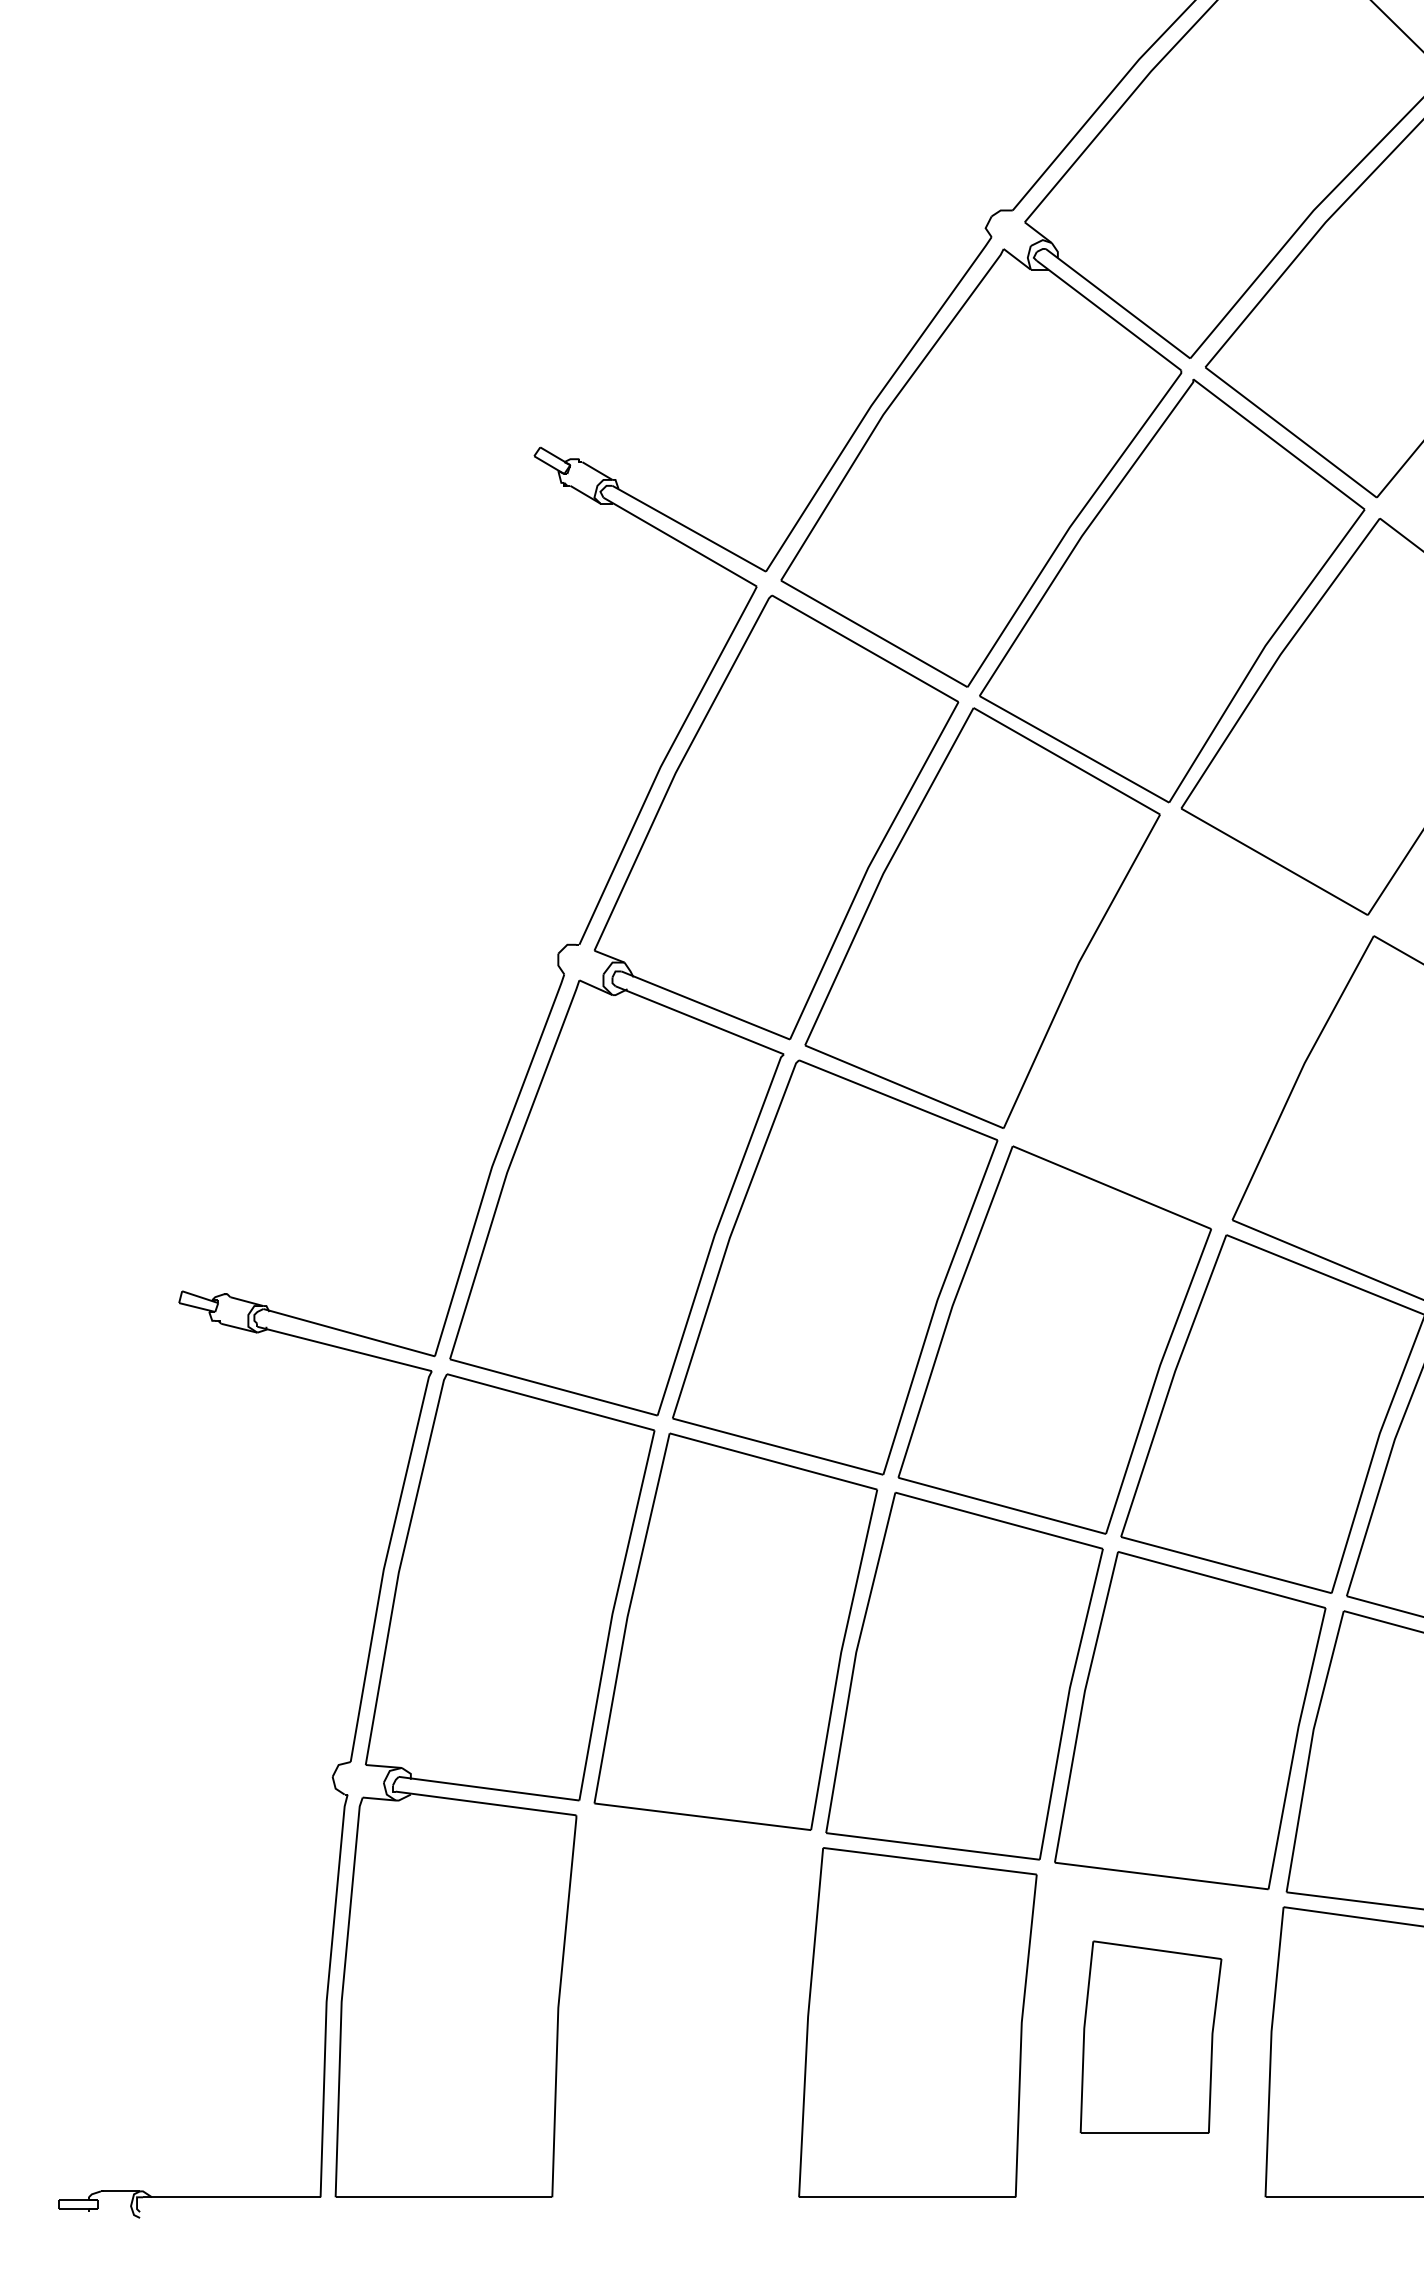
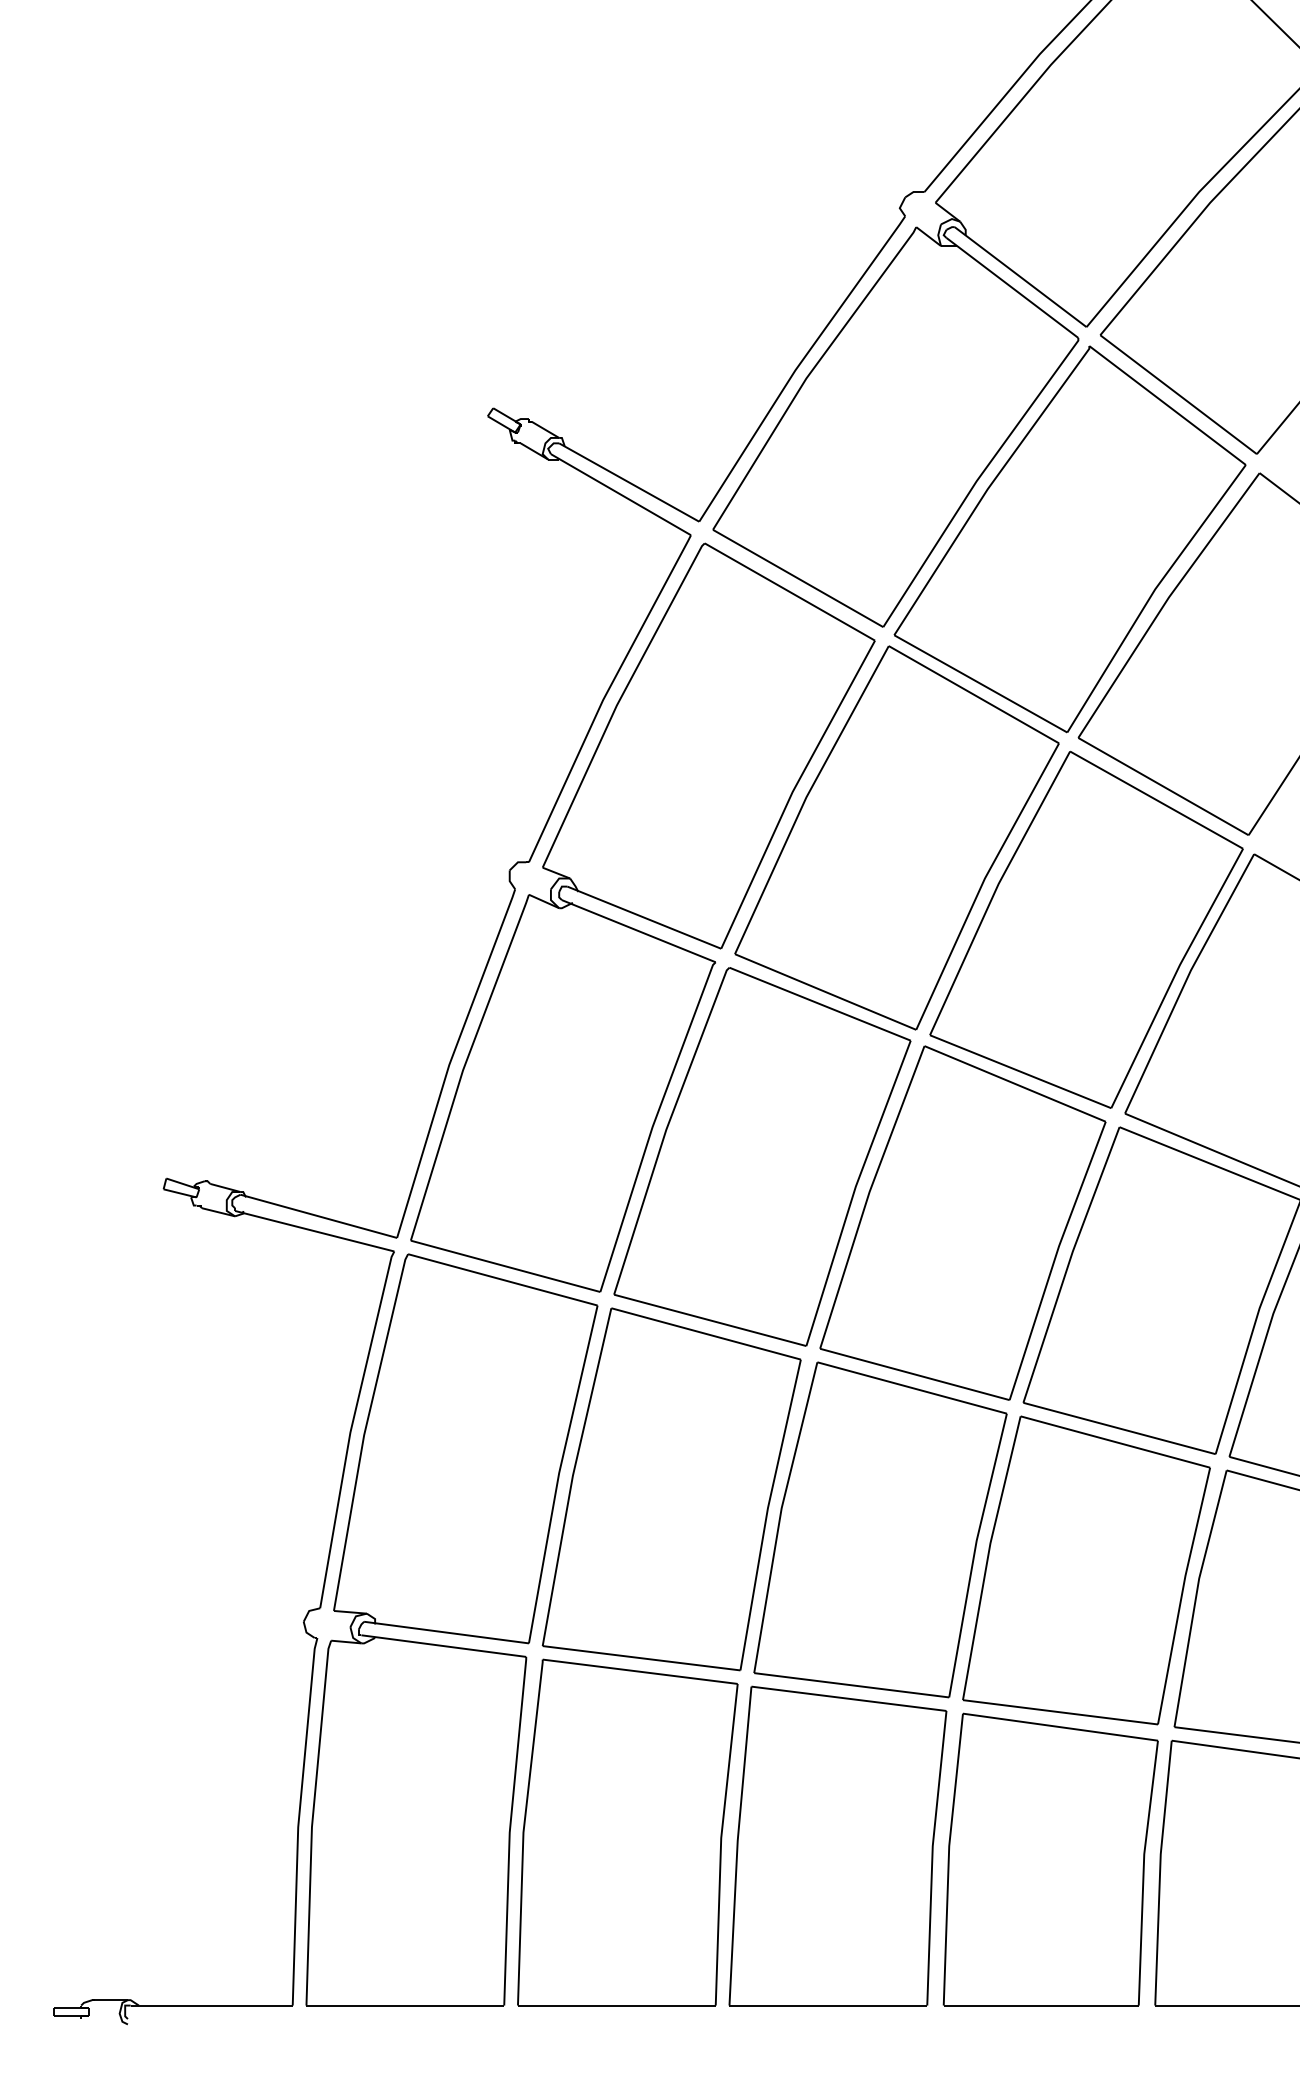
part: (1190, 1018) -> (1086, 929), added
part: (687, 2007) -> (627, 1832), added
part: (1150, 2036) -> (1050, 1858), size x1.67

